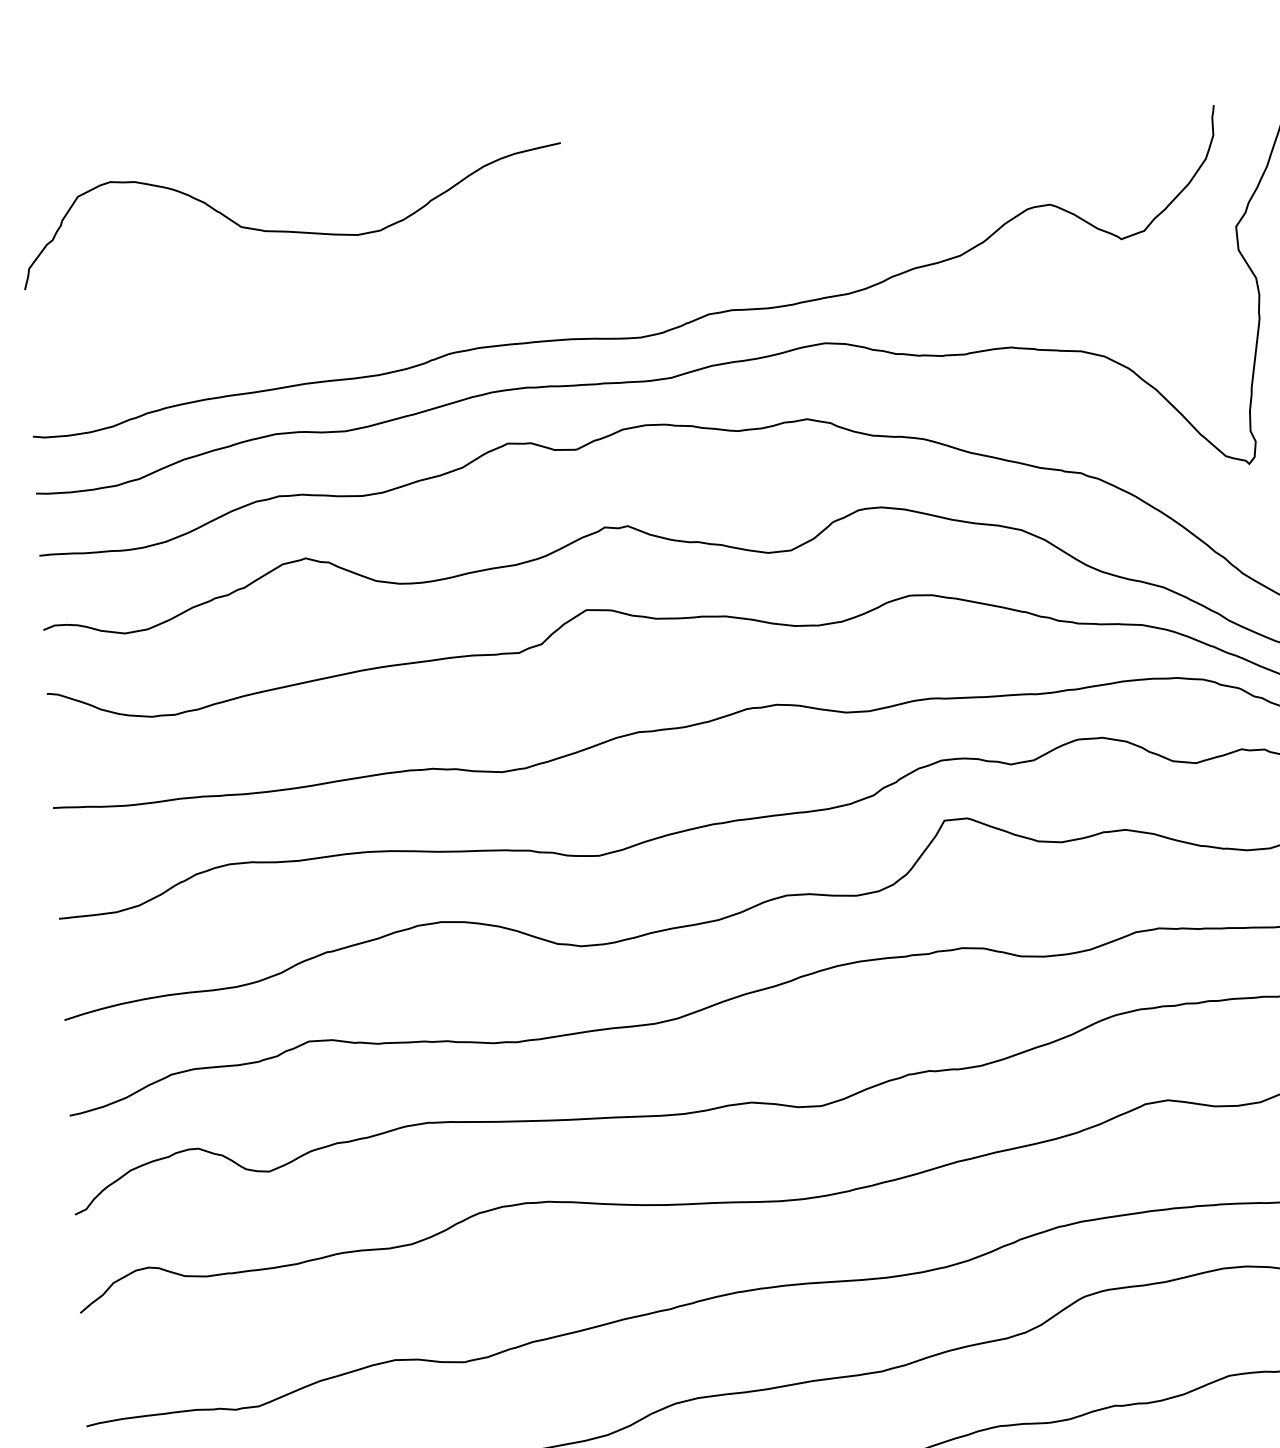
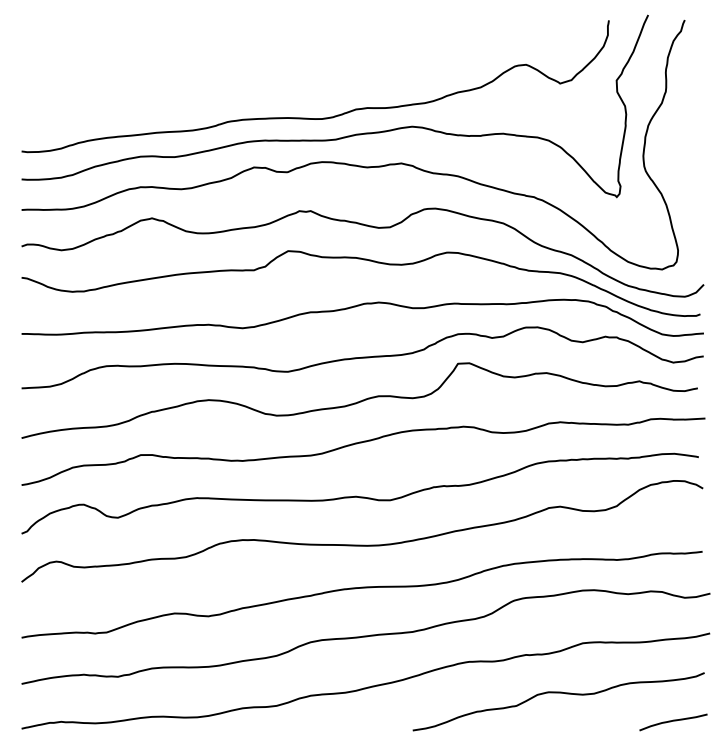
curve: (286, 229) -> (151, 56), removed

